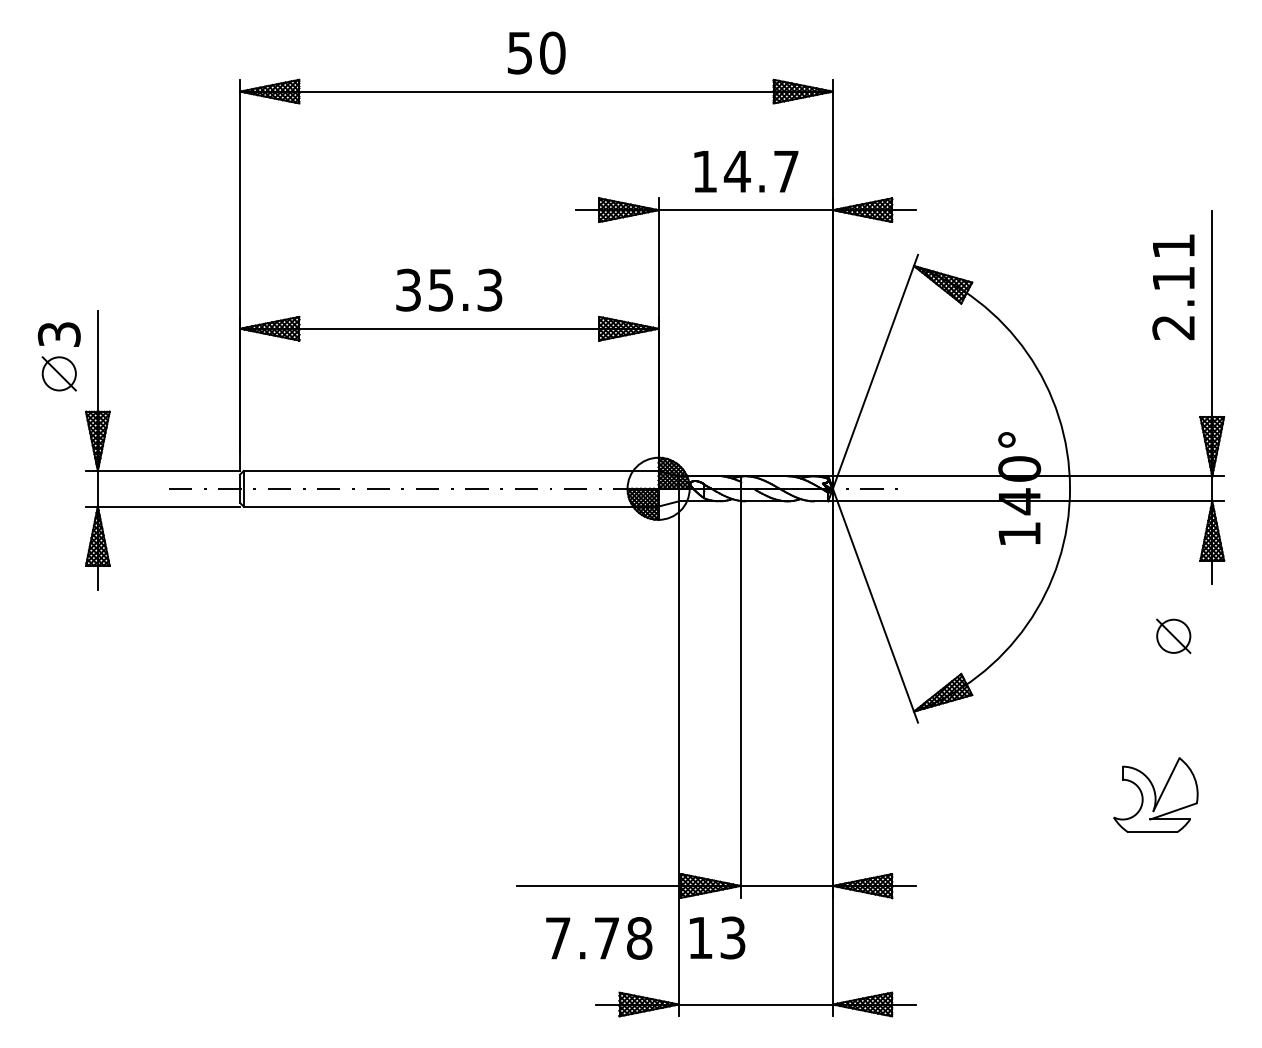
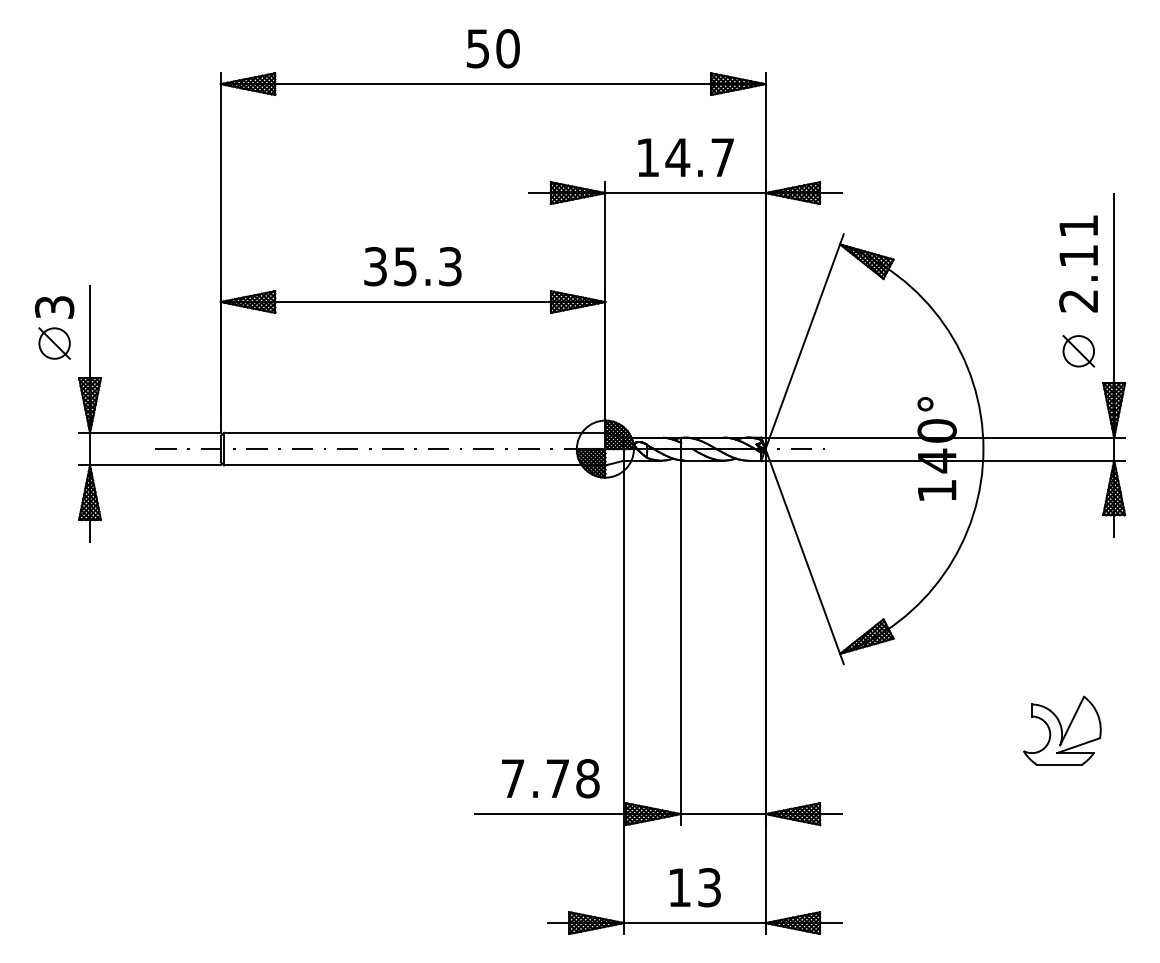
part: (1173, 635) -> (1078, 350), moved
text: (717, 937) -> (695, 887), moved
text: (599, 938) -> (551, 778), moved

